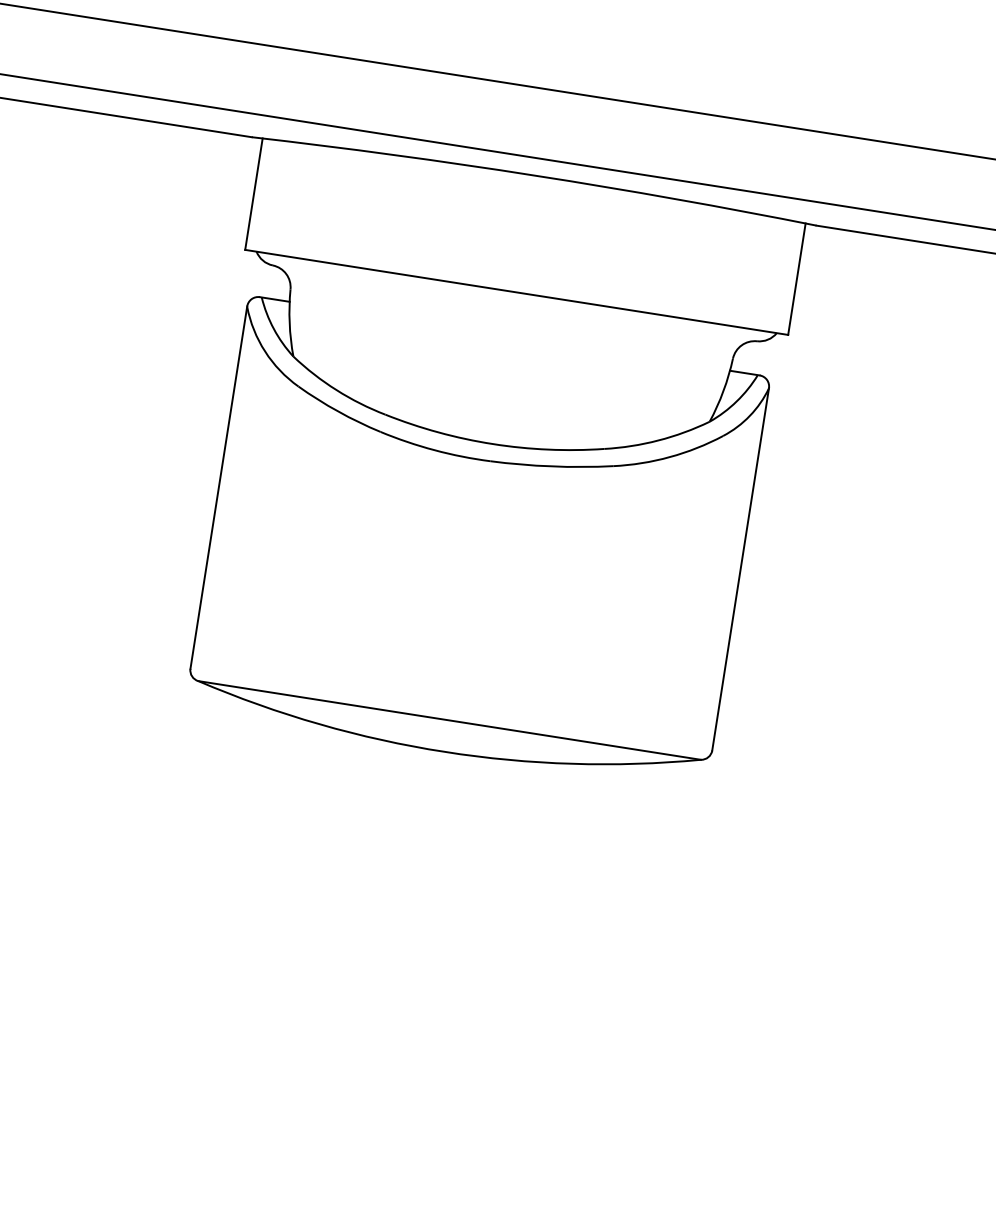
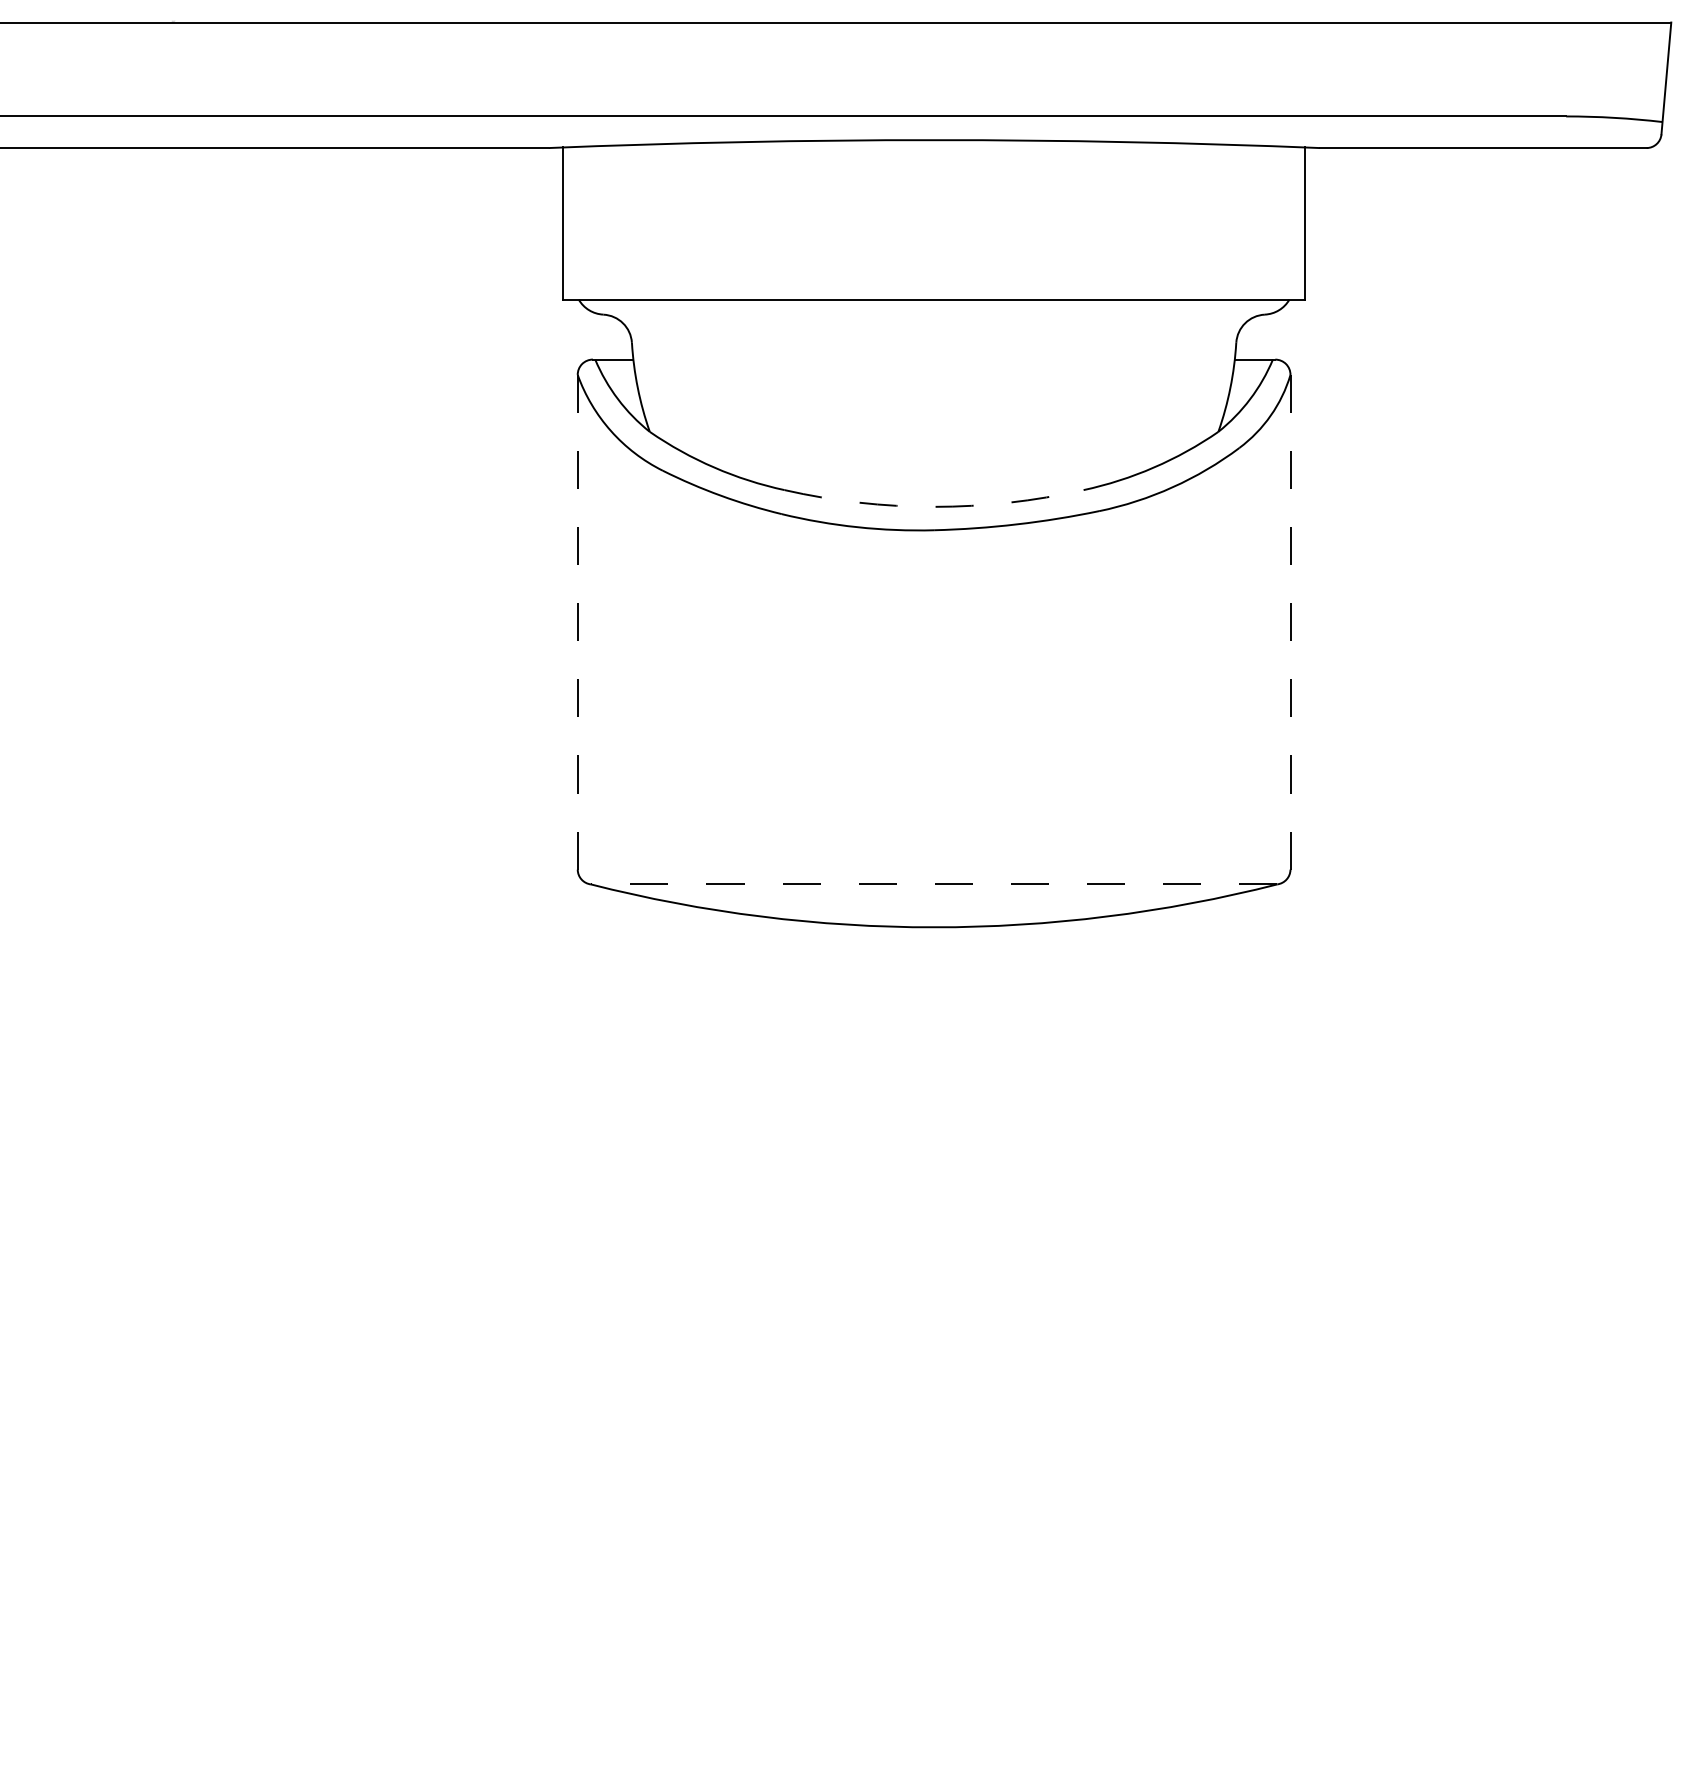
arc: (493, 443) -> (934, 506), solid -> dashed
line: (218, 487) -> (577, 621), solid -> dashed
line: (740, 568) -> (1290, 621), solid -> dashed
line: (449, 720) -> (933, 884), solid -> dashed

